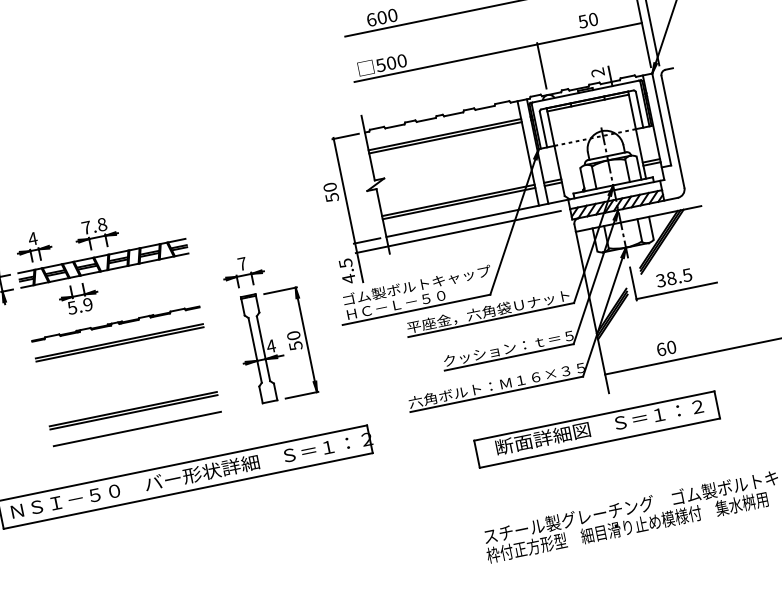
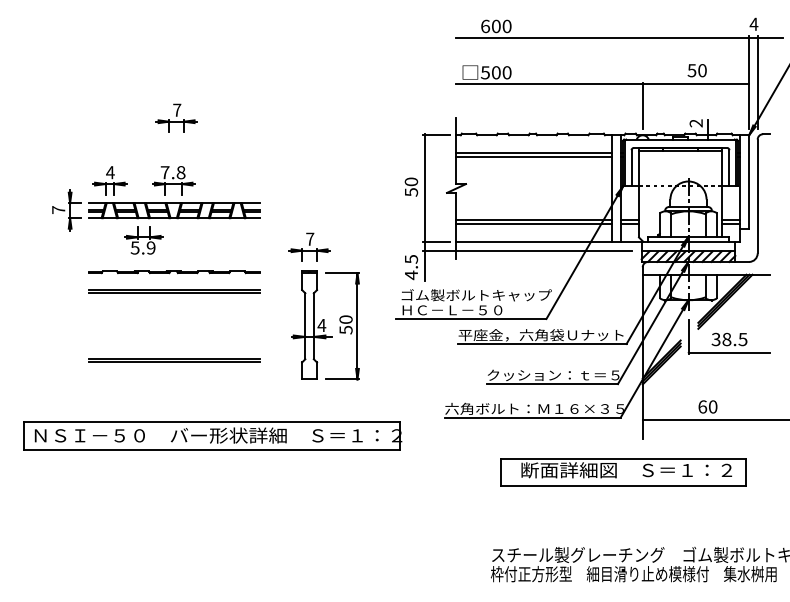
part: (86, 171) -> (176, 117), added
line: (137, 429) -> (174, 379), removed

